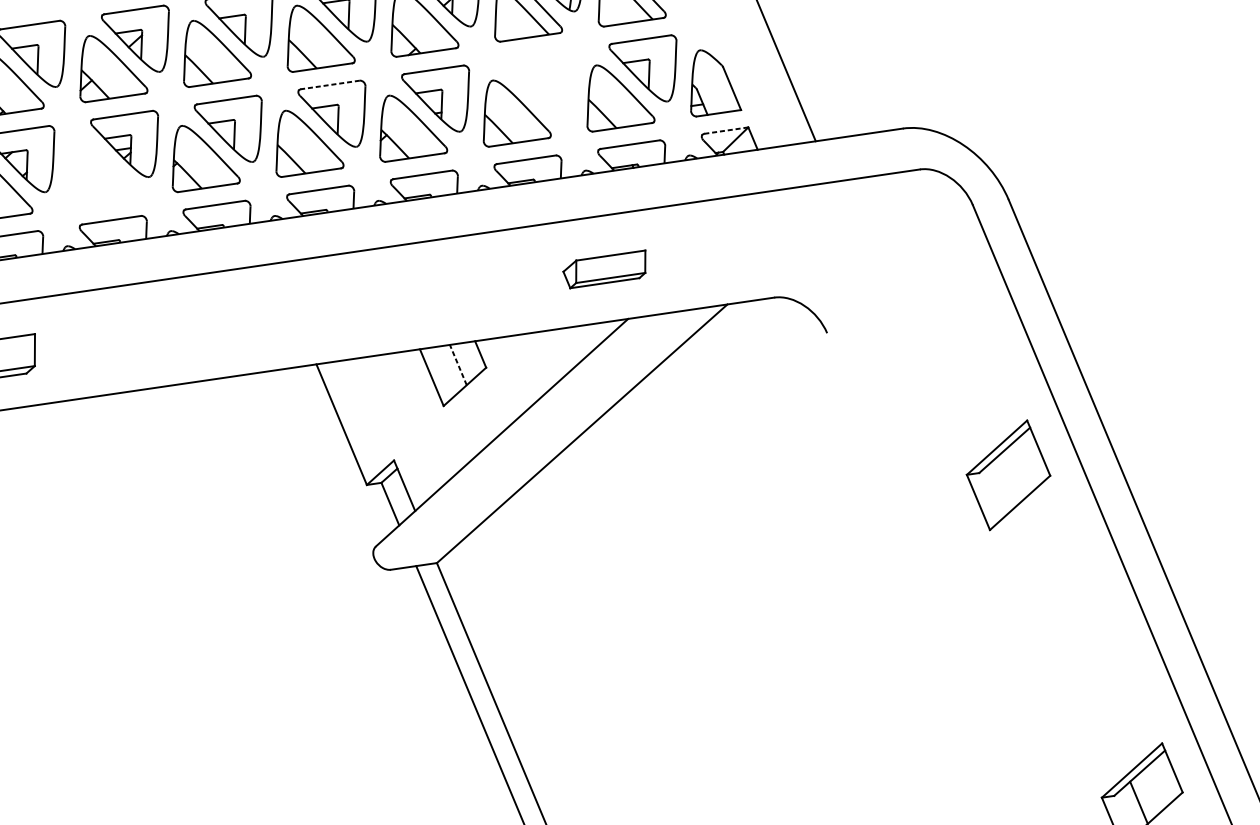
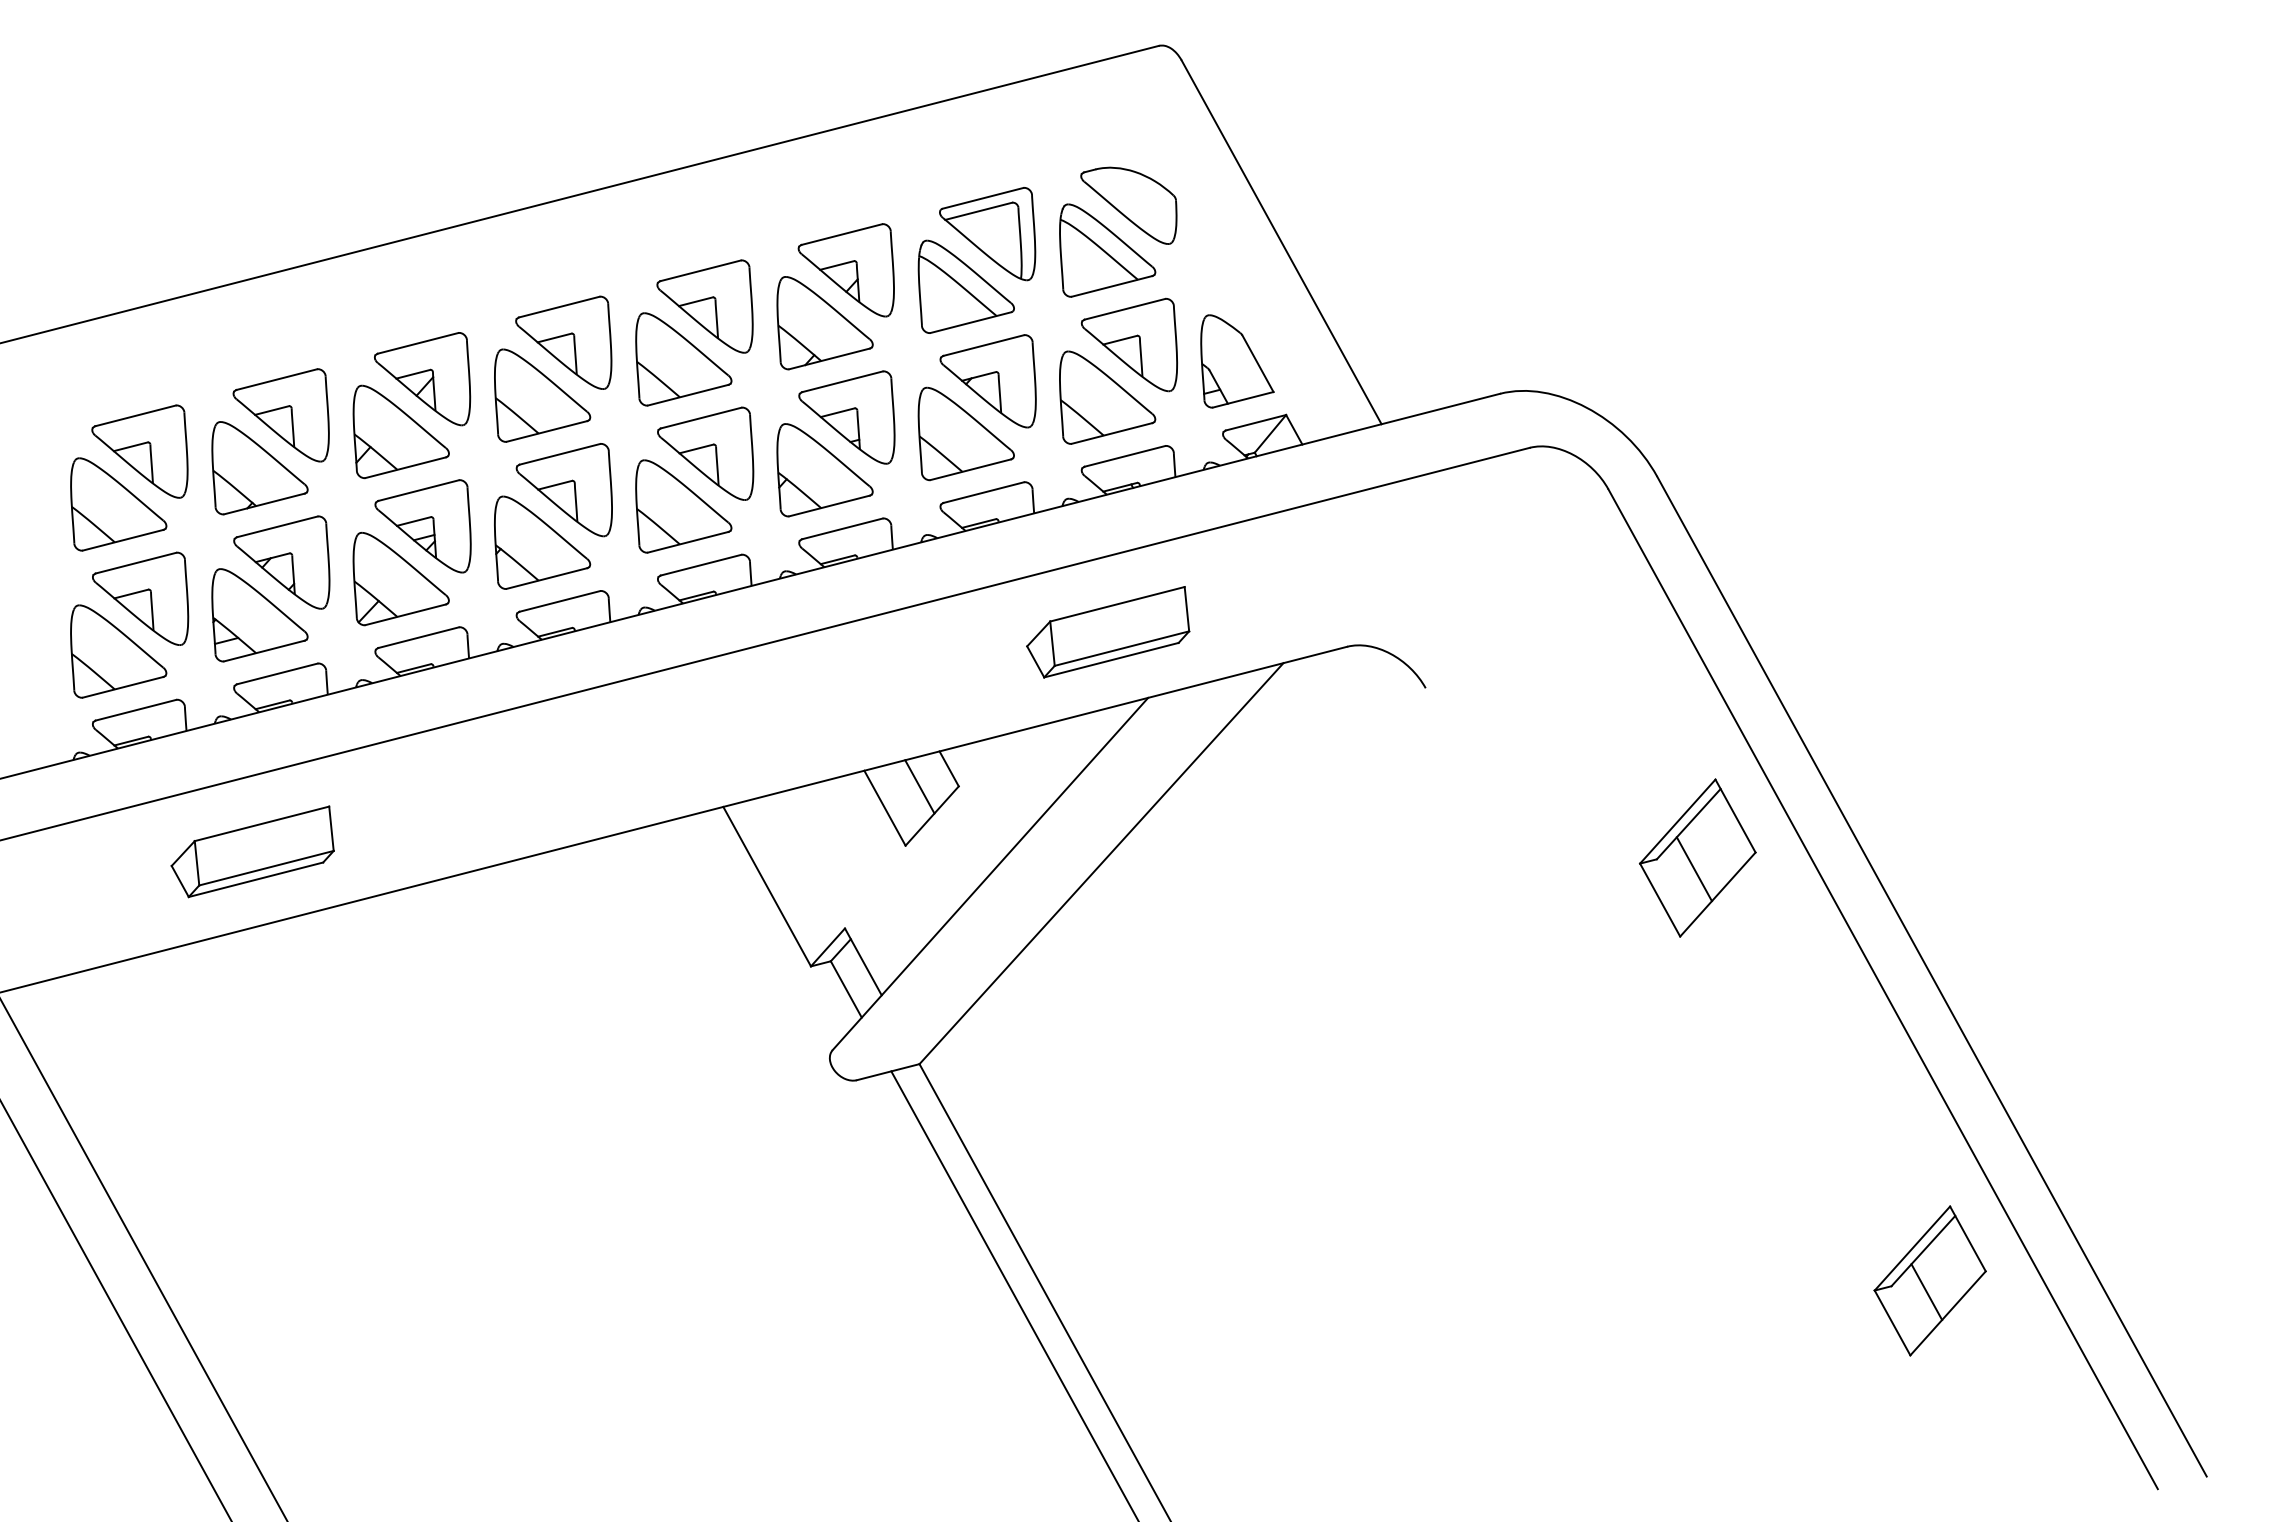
part: (537, 80) -> (987, 381), added
line: (330, 85) -> (701, 418), dashed -> solid
line: (725, 130) -> (1255, 422), dashed -> solid
part: (103, 177) -> (400, 579), added
part: (604, 269) -> (1108, 632), size x1.43
line: (458, 364) -> (919, 786), dashed -> solid
line: (1004, 483) -> (1693, 869), added

